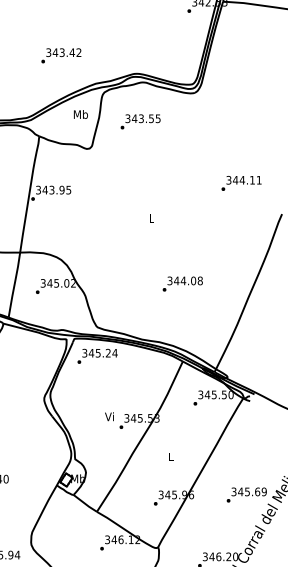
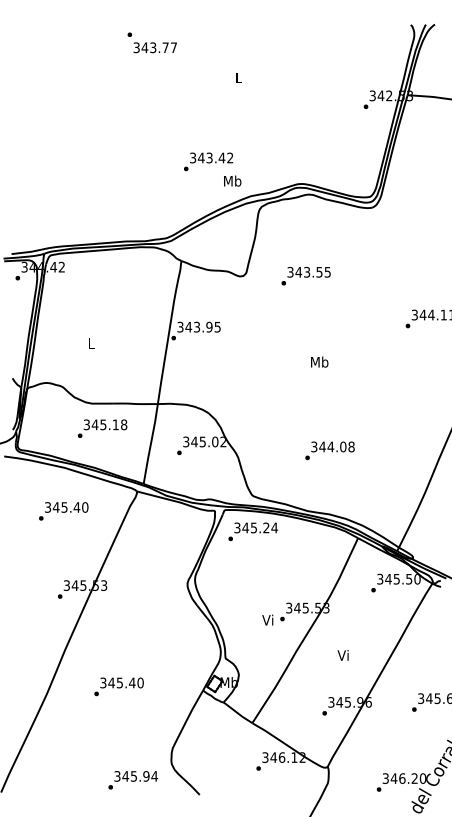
text: (80, 114) -> (232, 180), moved
text: (140, 121) -> (305, 275), moved
text: (151, 218) -> (319, 361), L -> Mb
text: (182, 283) -> (329, 450), moved
text: (109, 416) -> (267, 619), moved
text: (170, 456) -> (342, 655), L -> Vi

